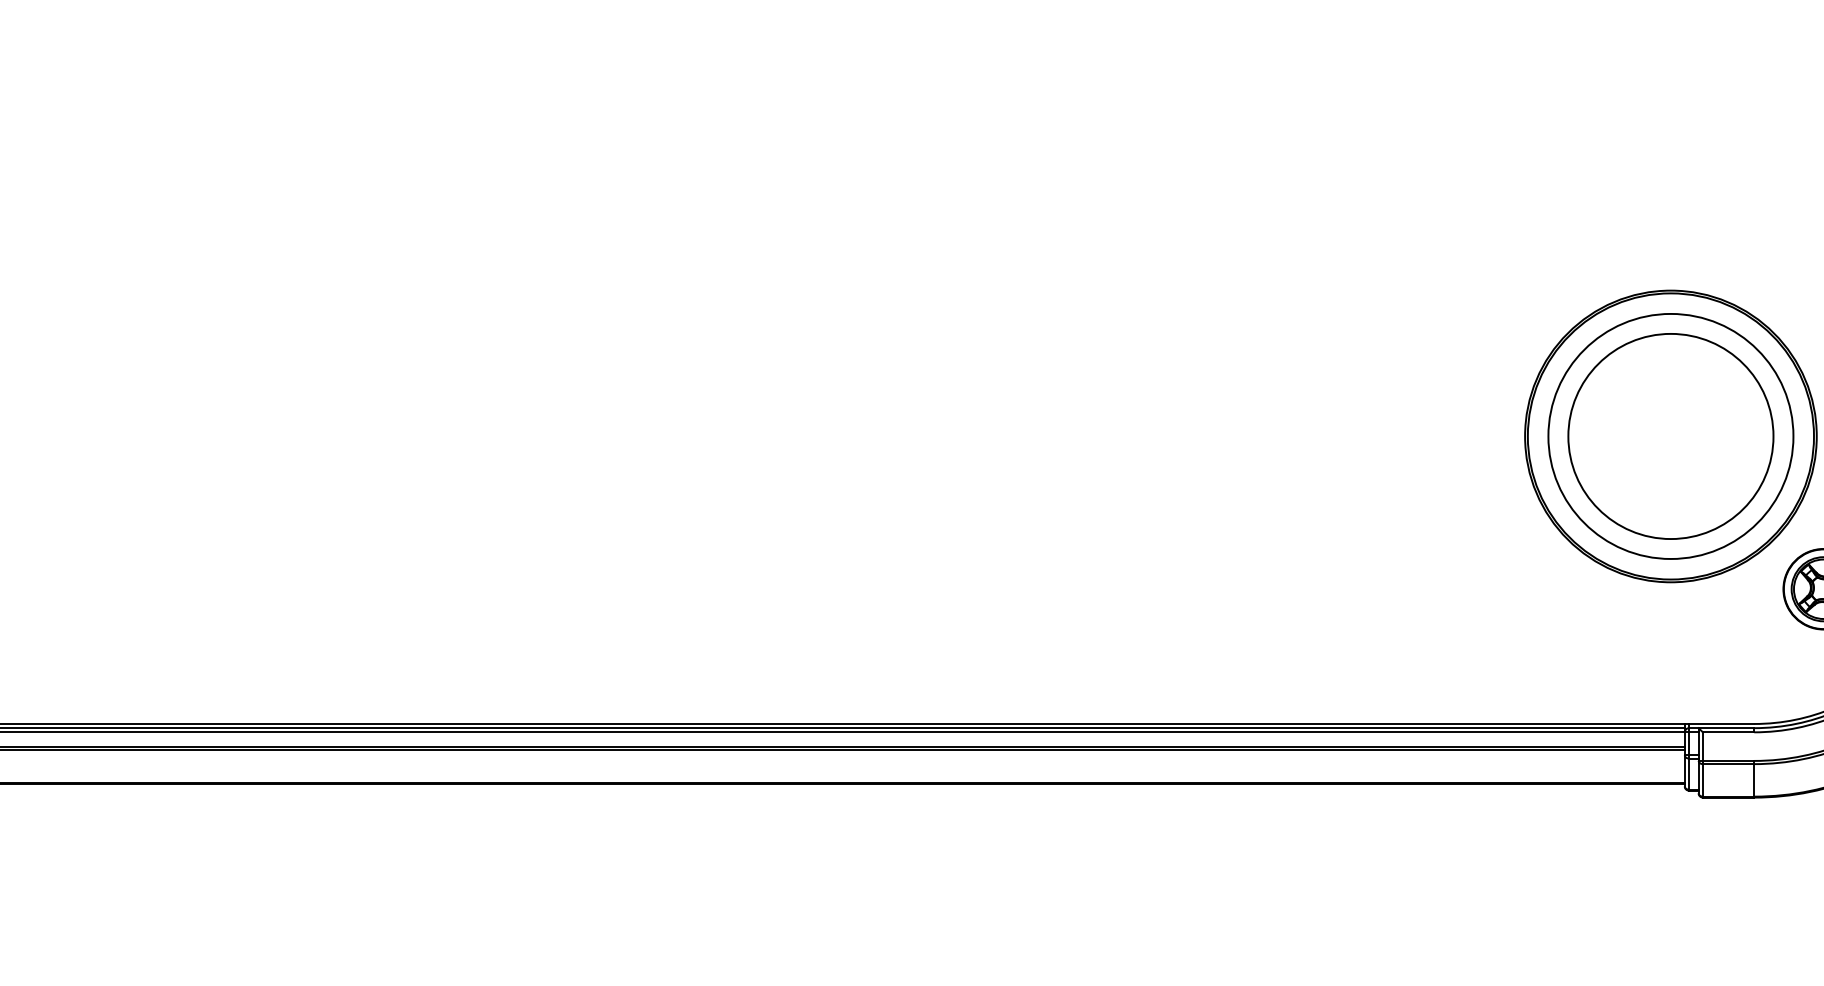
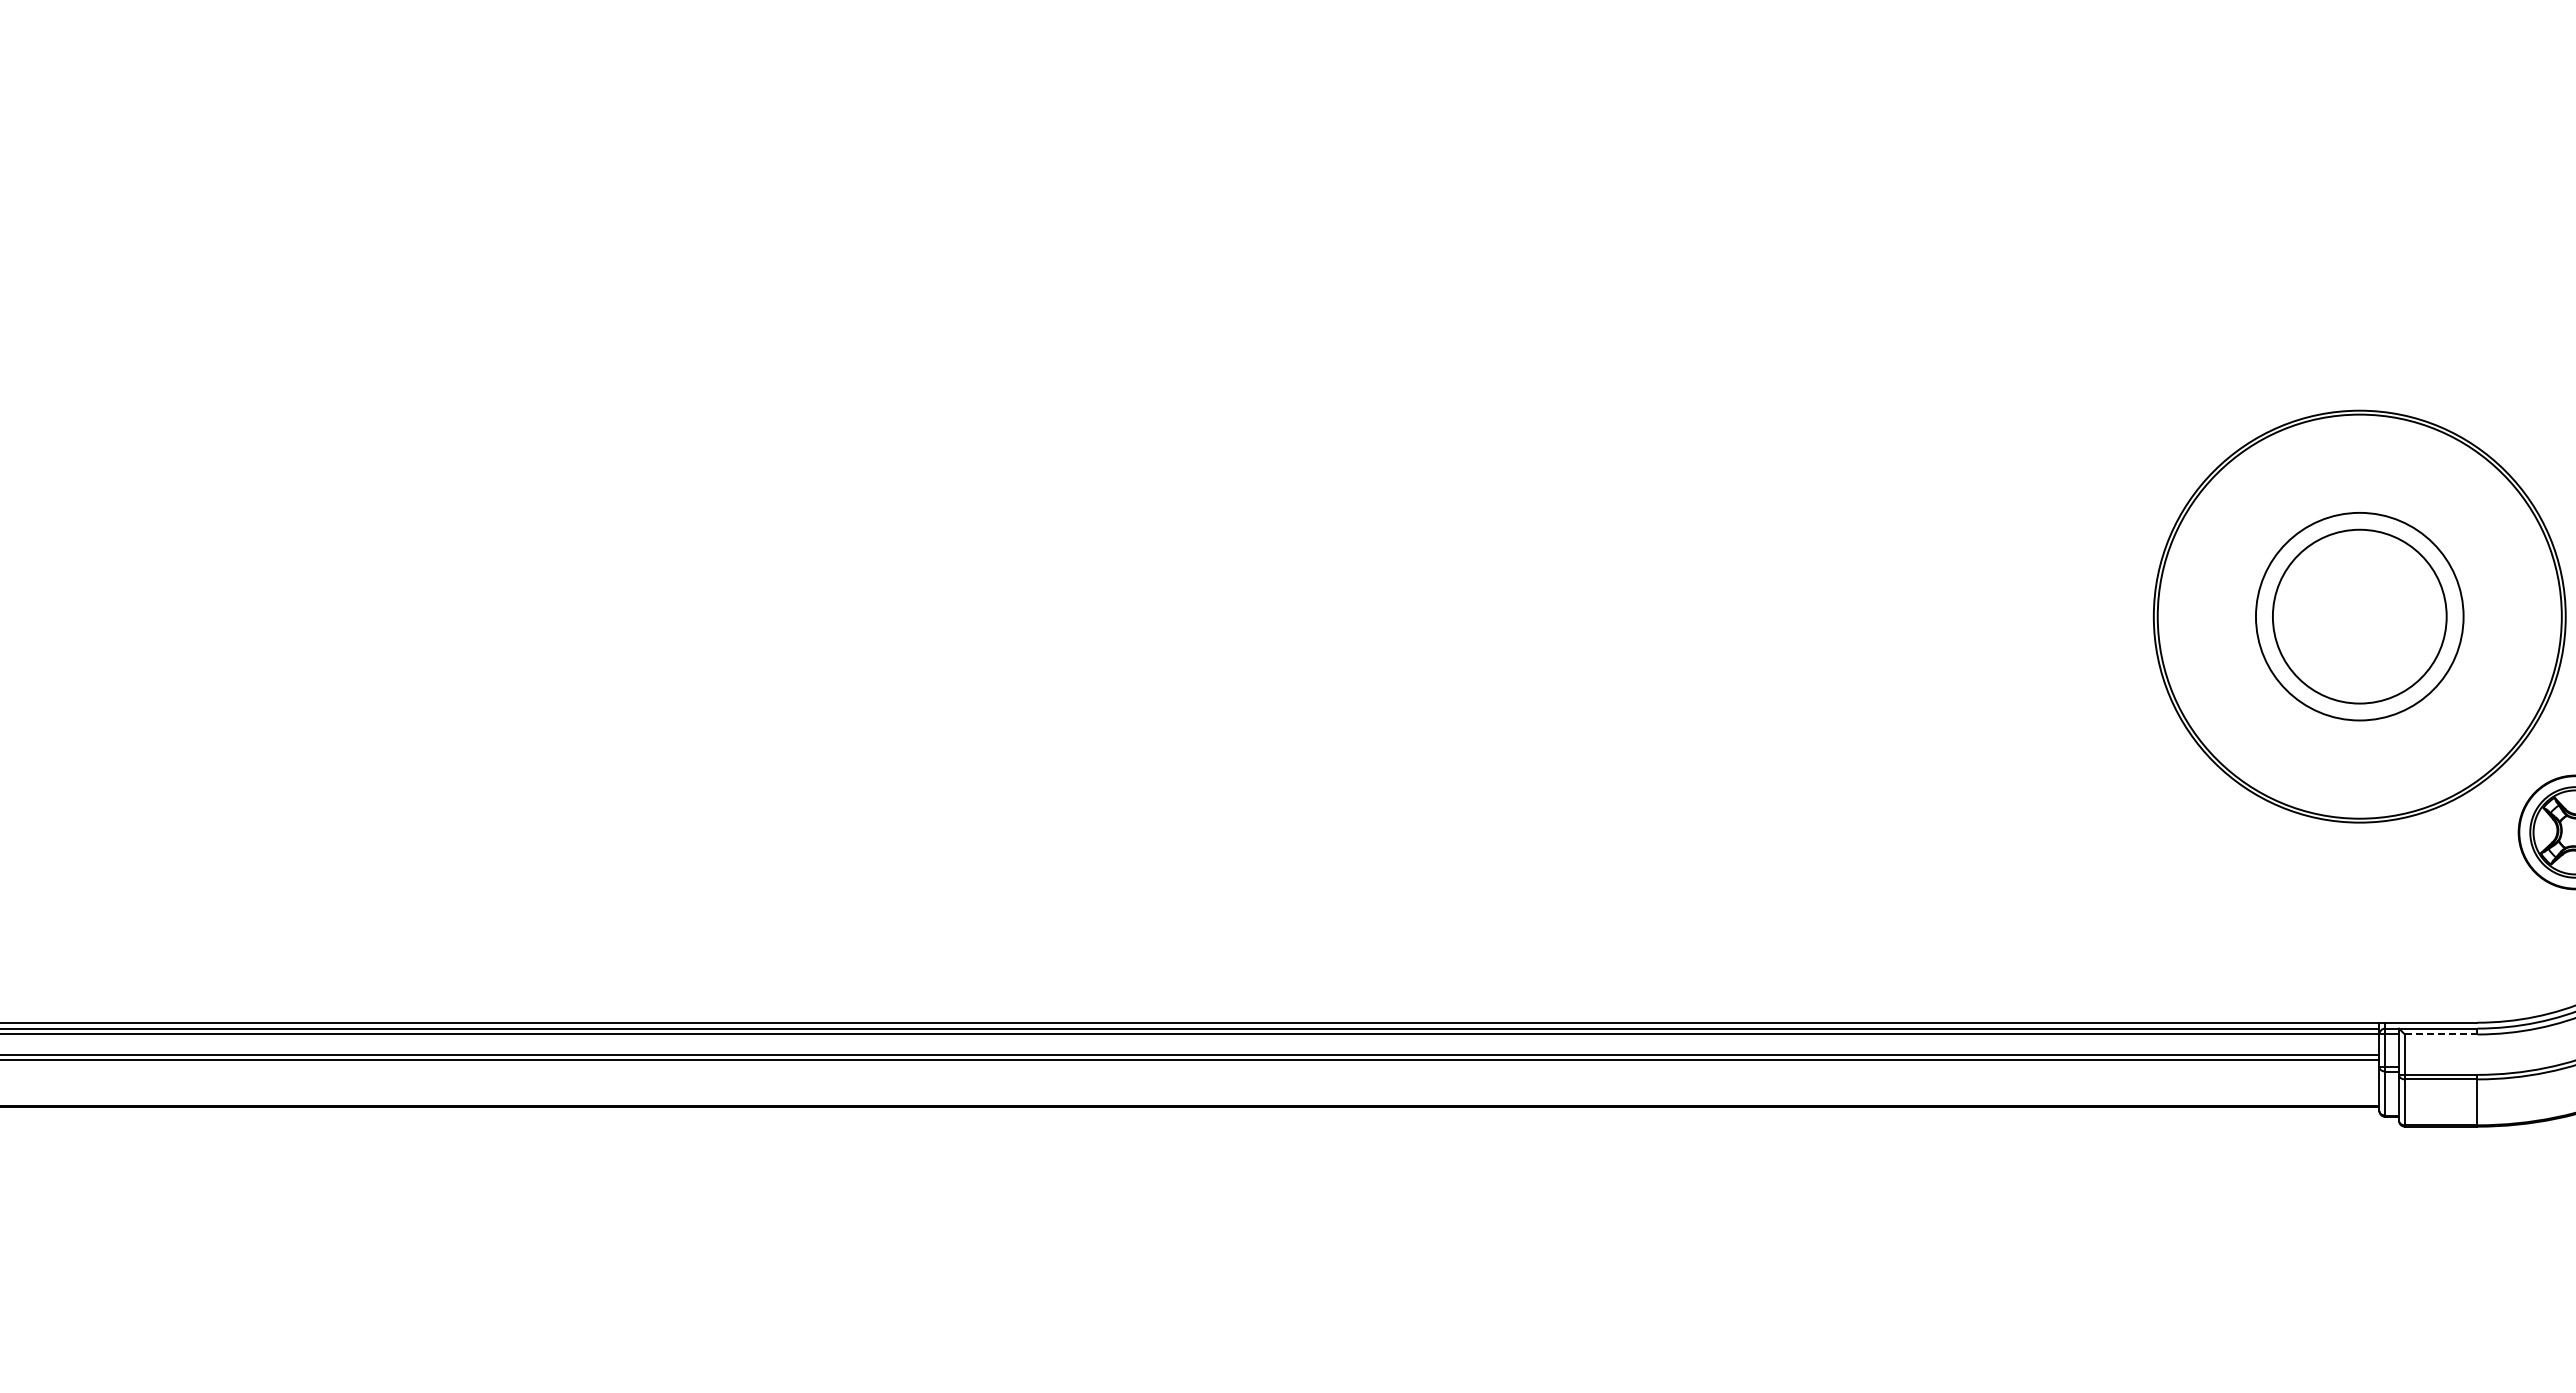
circle: (1670, 436) -> (2359, 616), size x0.6
circle: (1670, 436) -> (2359, 616), size x0.6
line: (1728, 732) -> (2441, 1034), solid -> dashed

